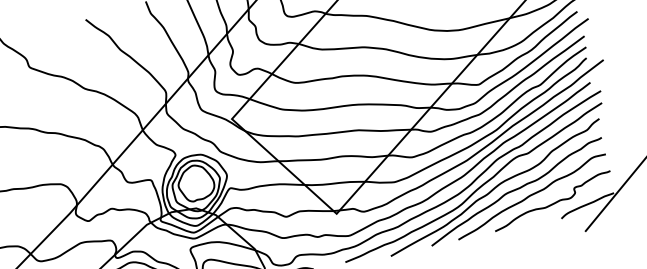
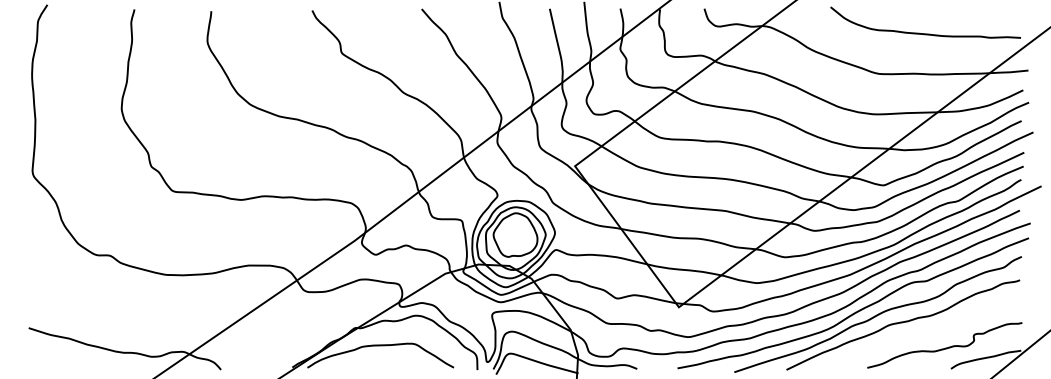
curve: (531, 195) -> (920, 333), removed

